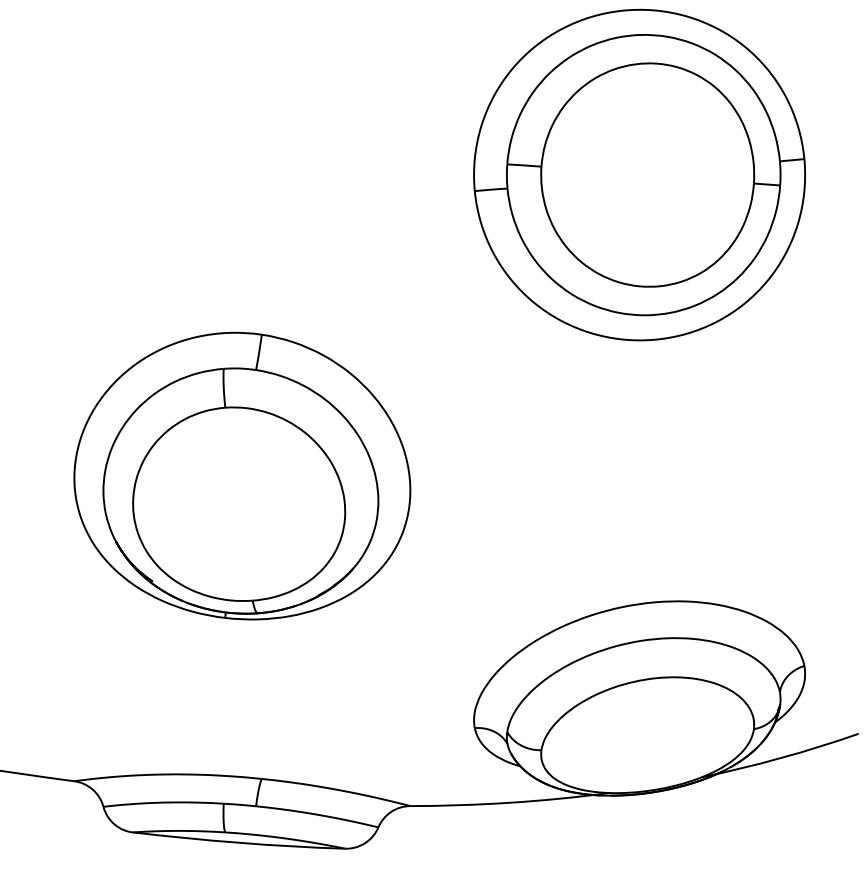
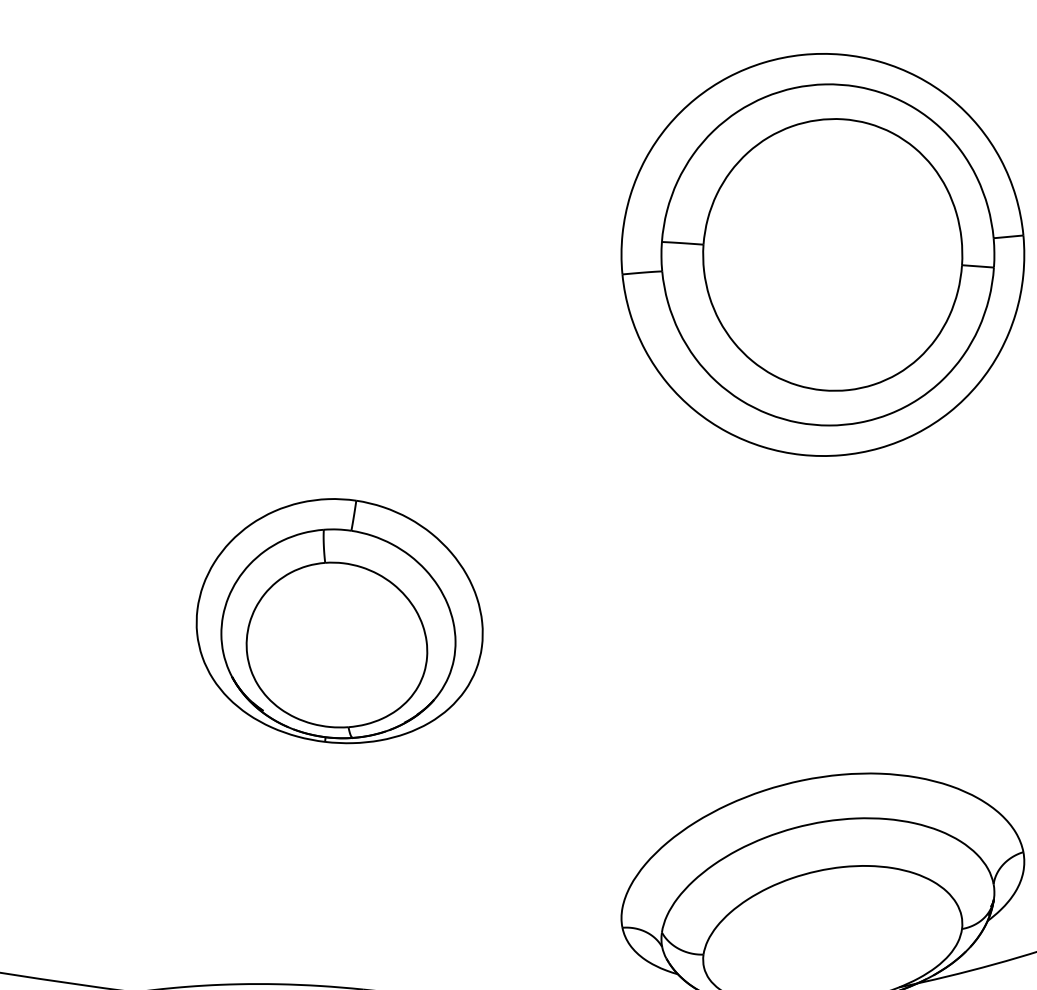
part: (242, 475) -> (339, 620), size x0.7

